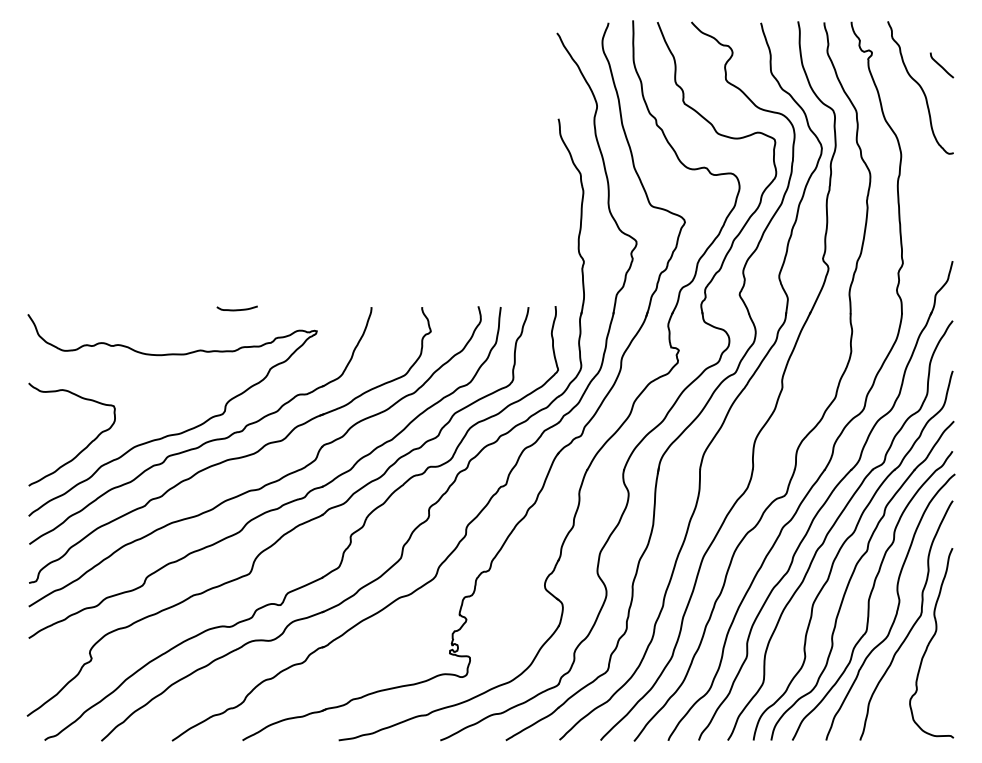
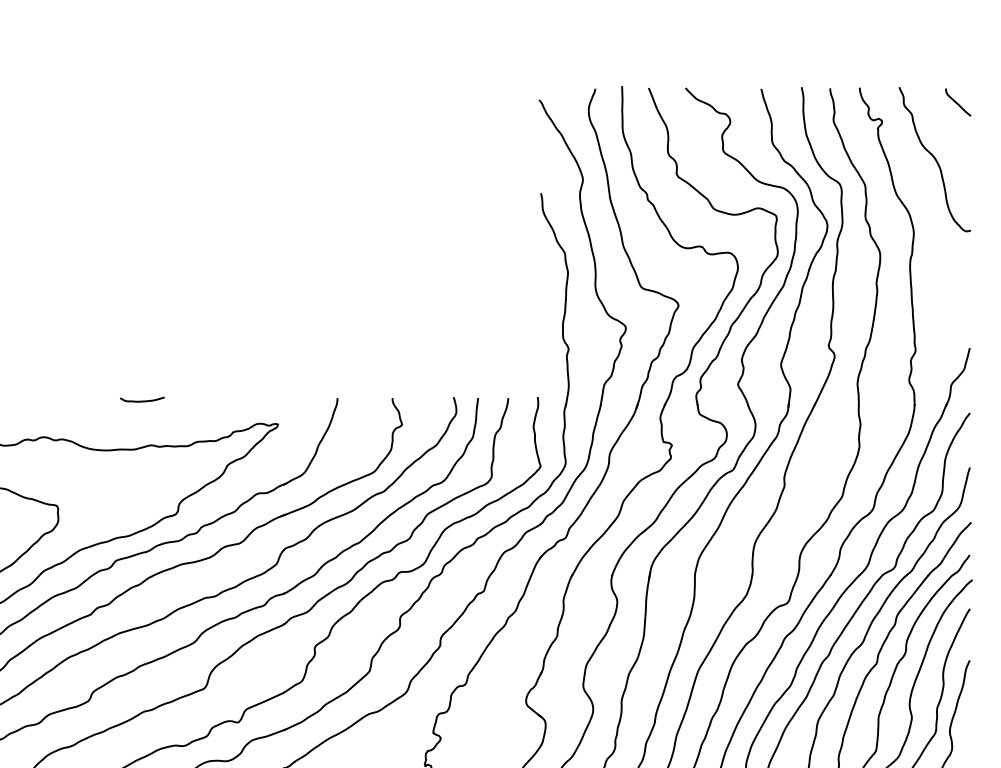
curve: (941, 65) -> (957, 102), moved
curve: (236, 309) -> (141, 400), moved

